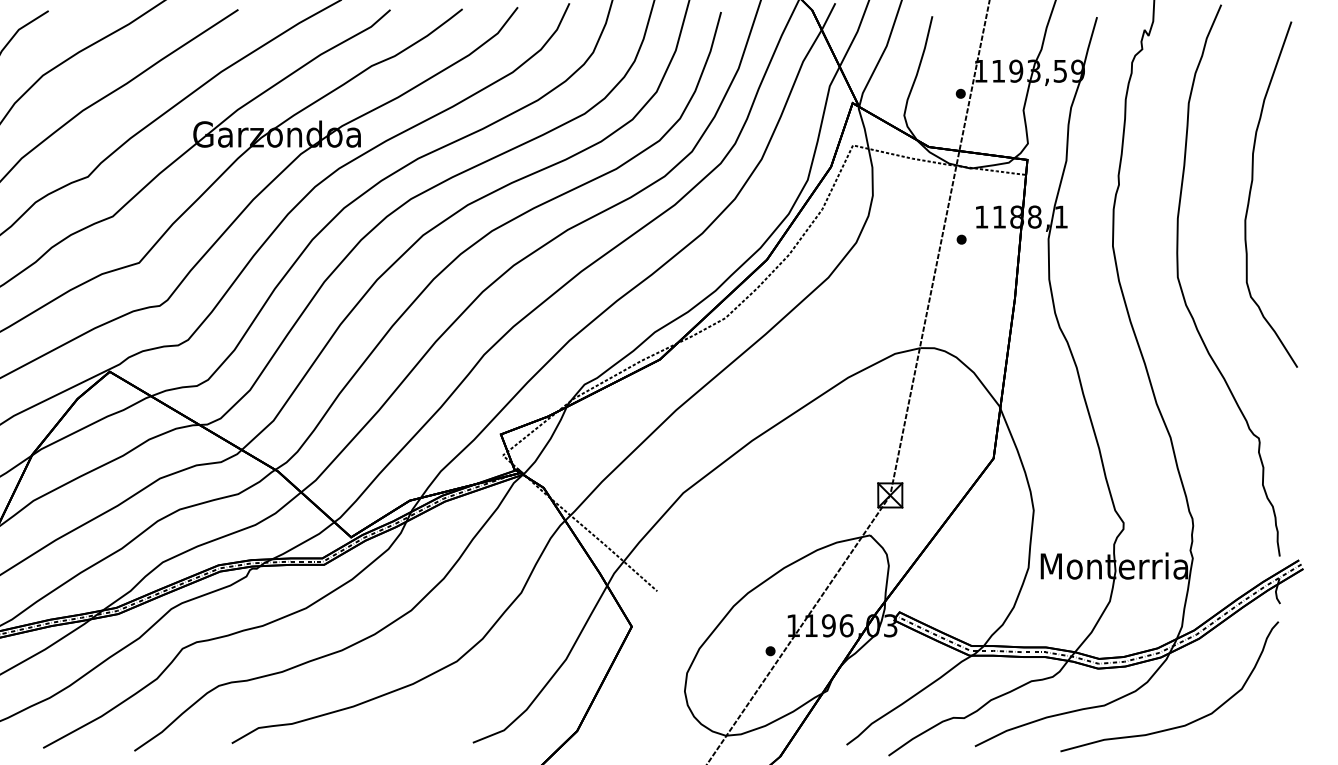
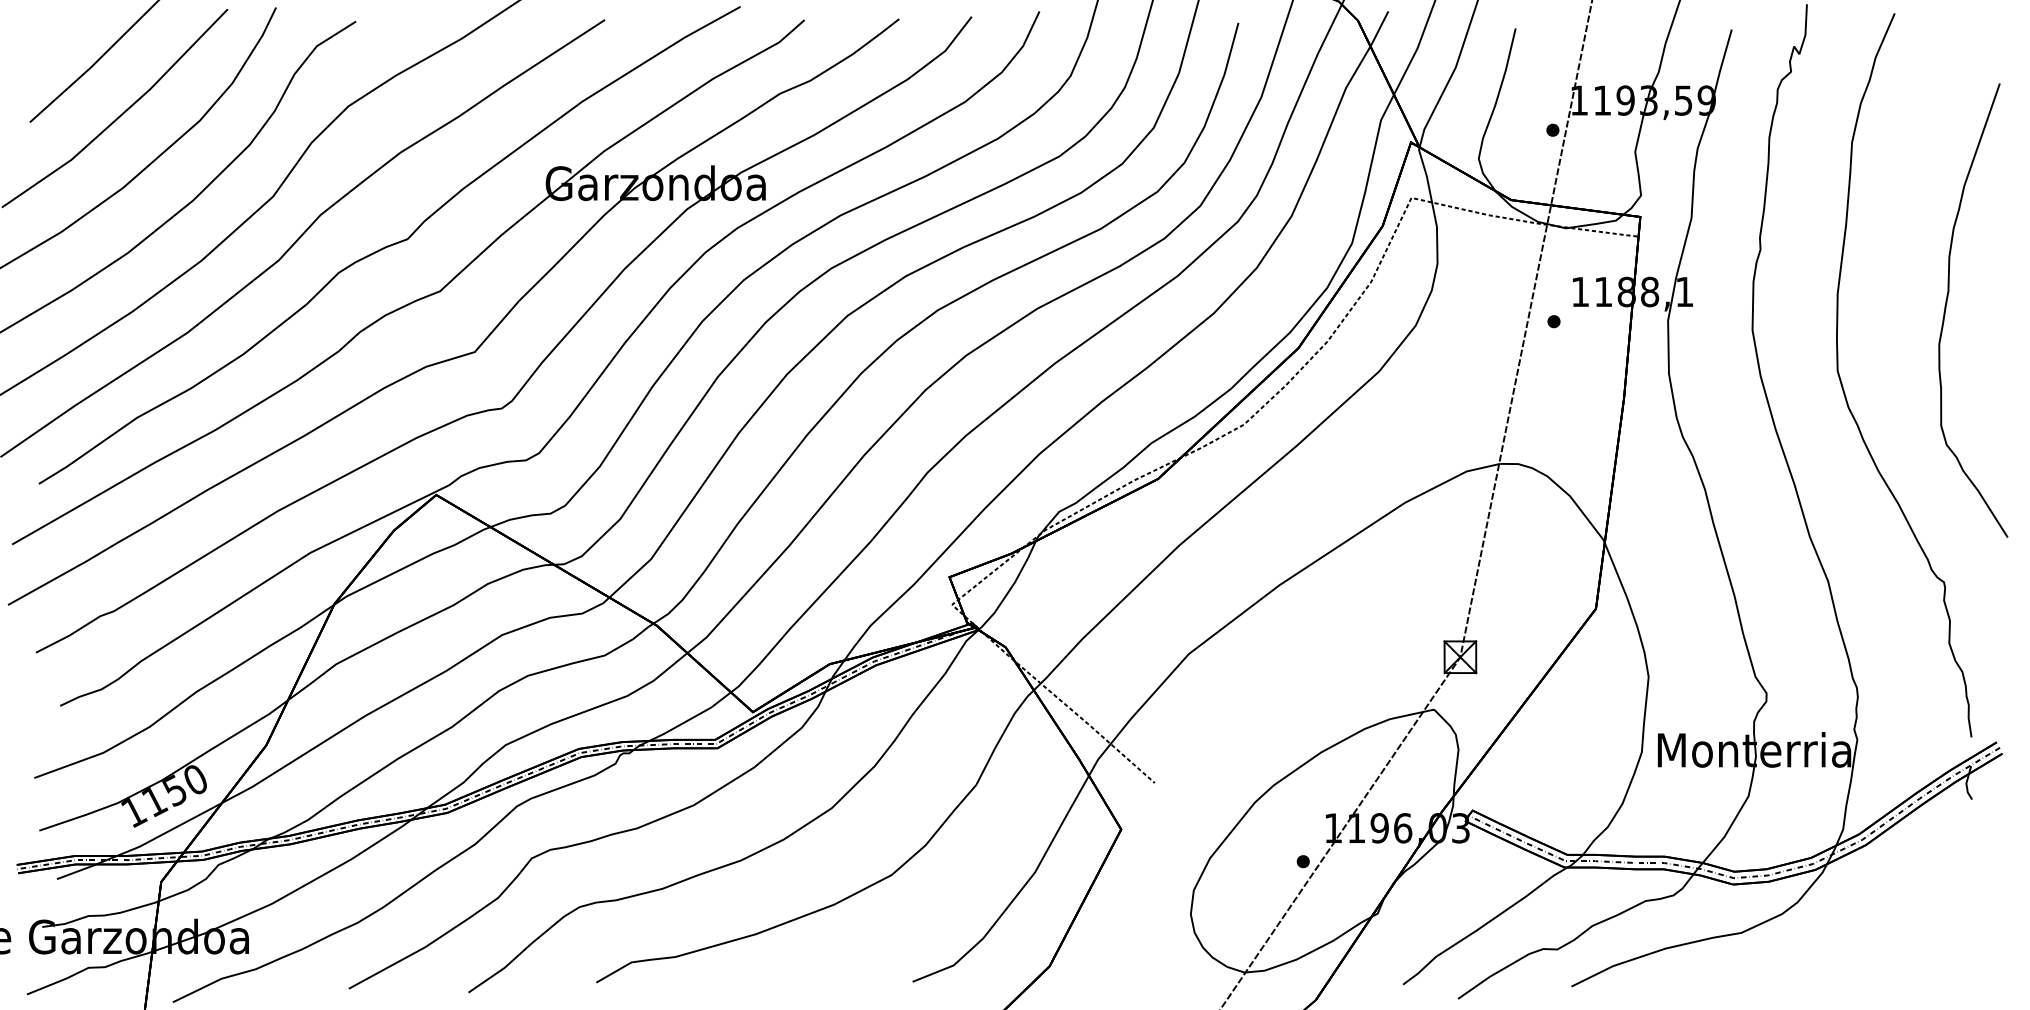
curve: (1251, 189) -> (1947, 303), moved
curve: (1180, 725) -> (1841, 959), removed

